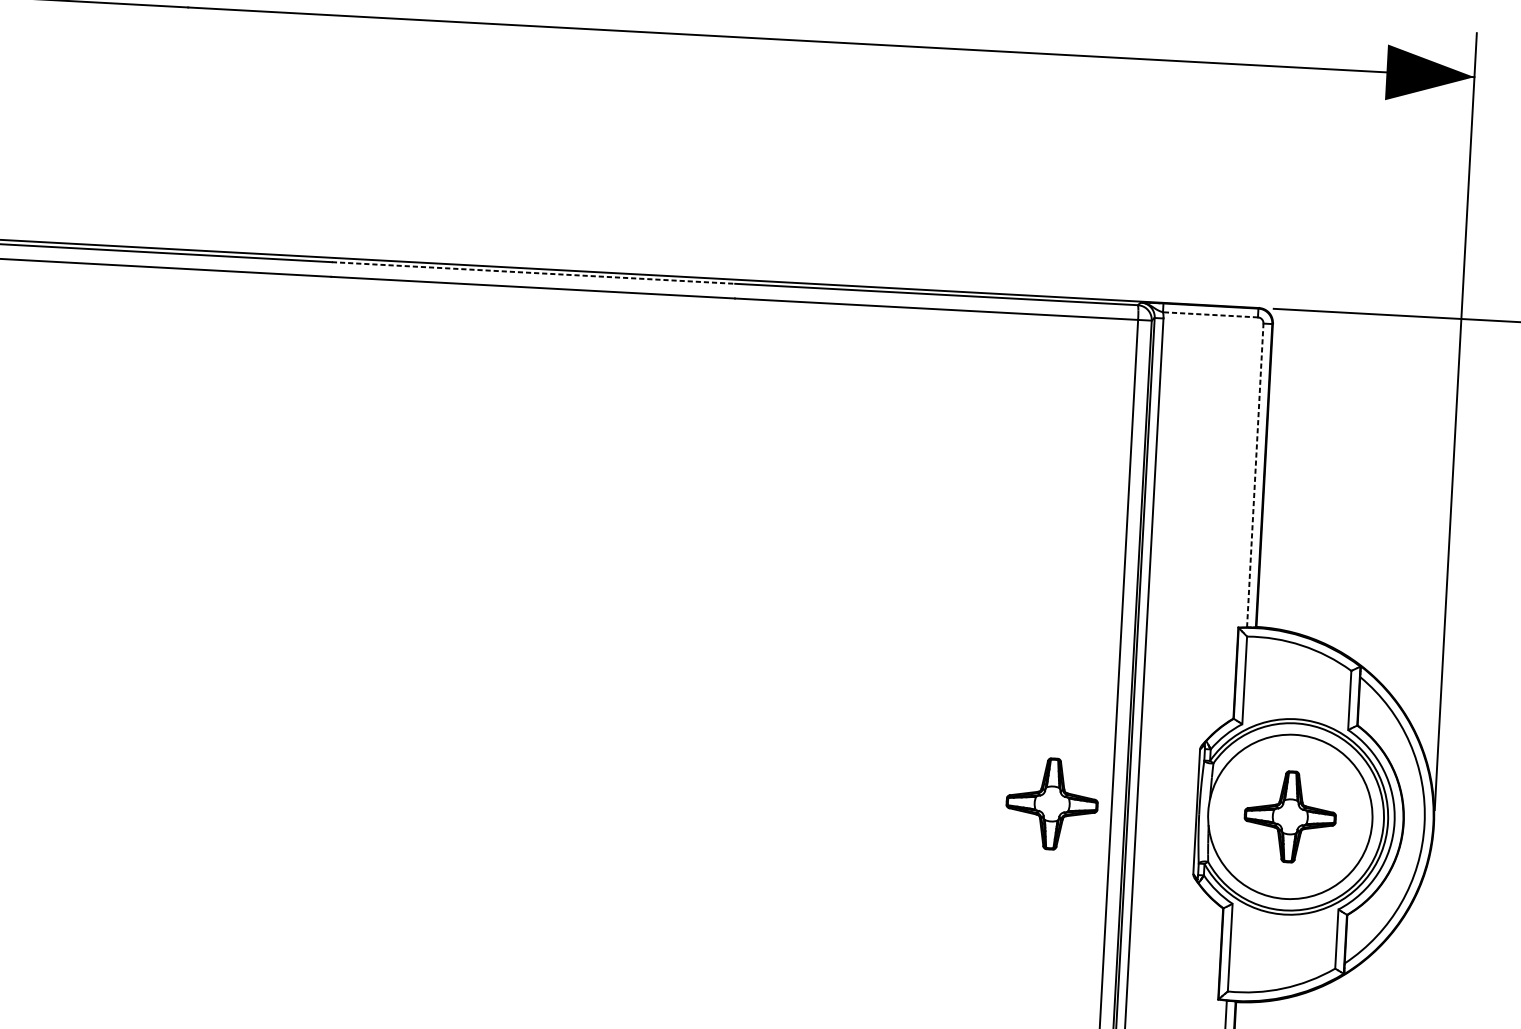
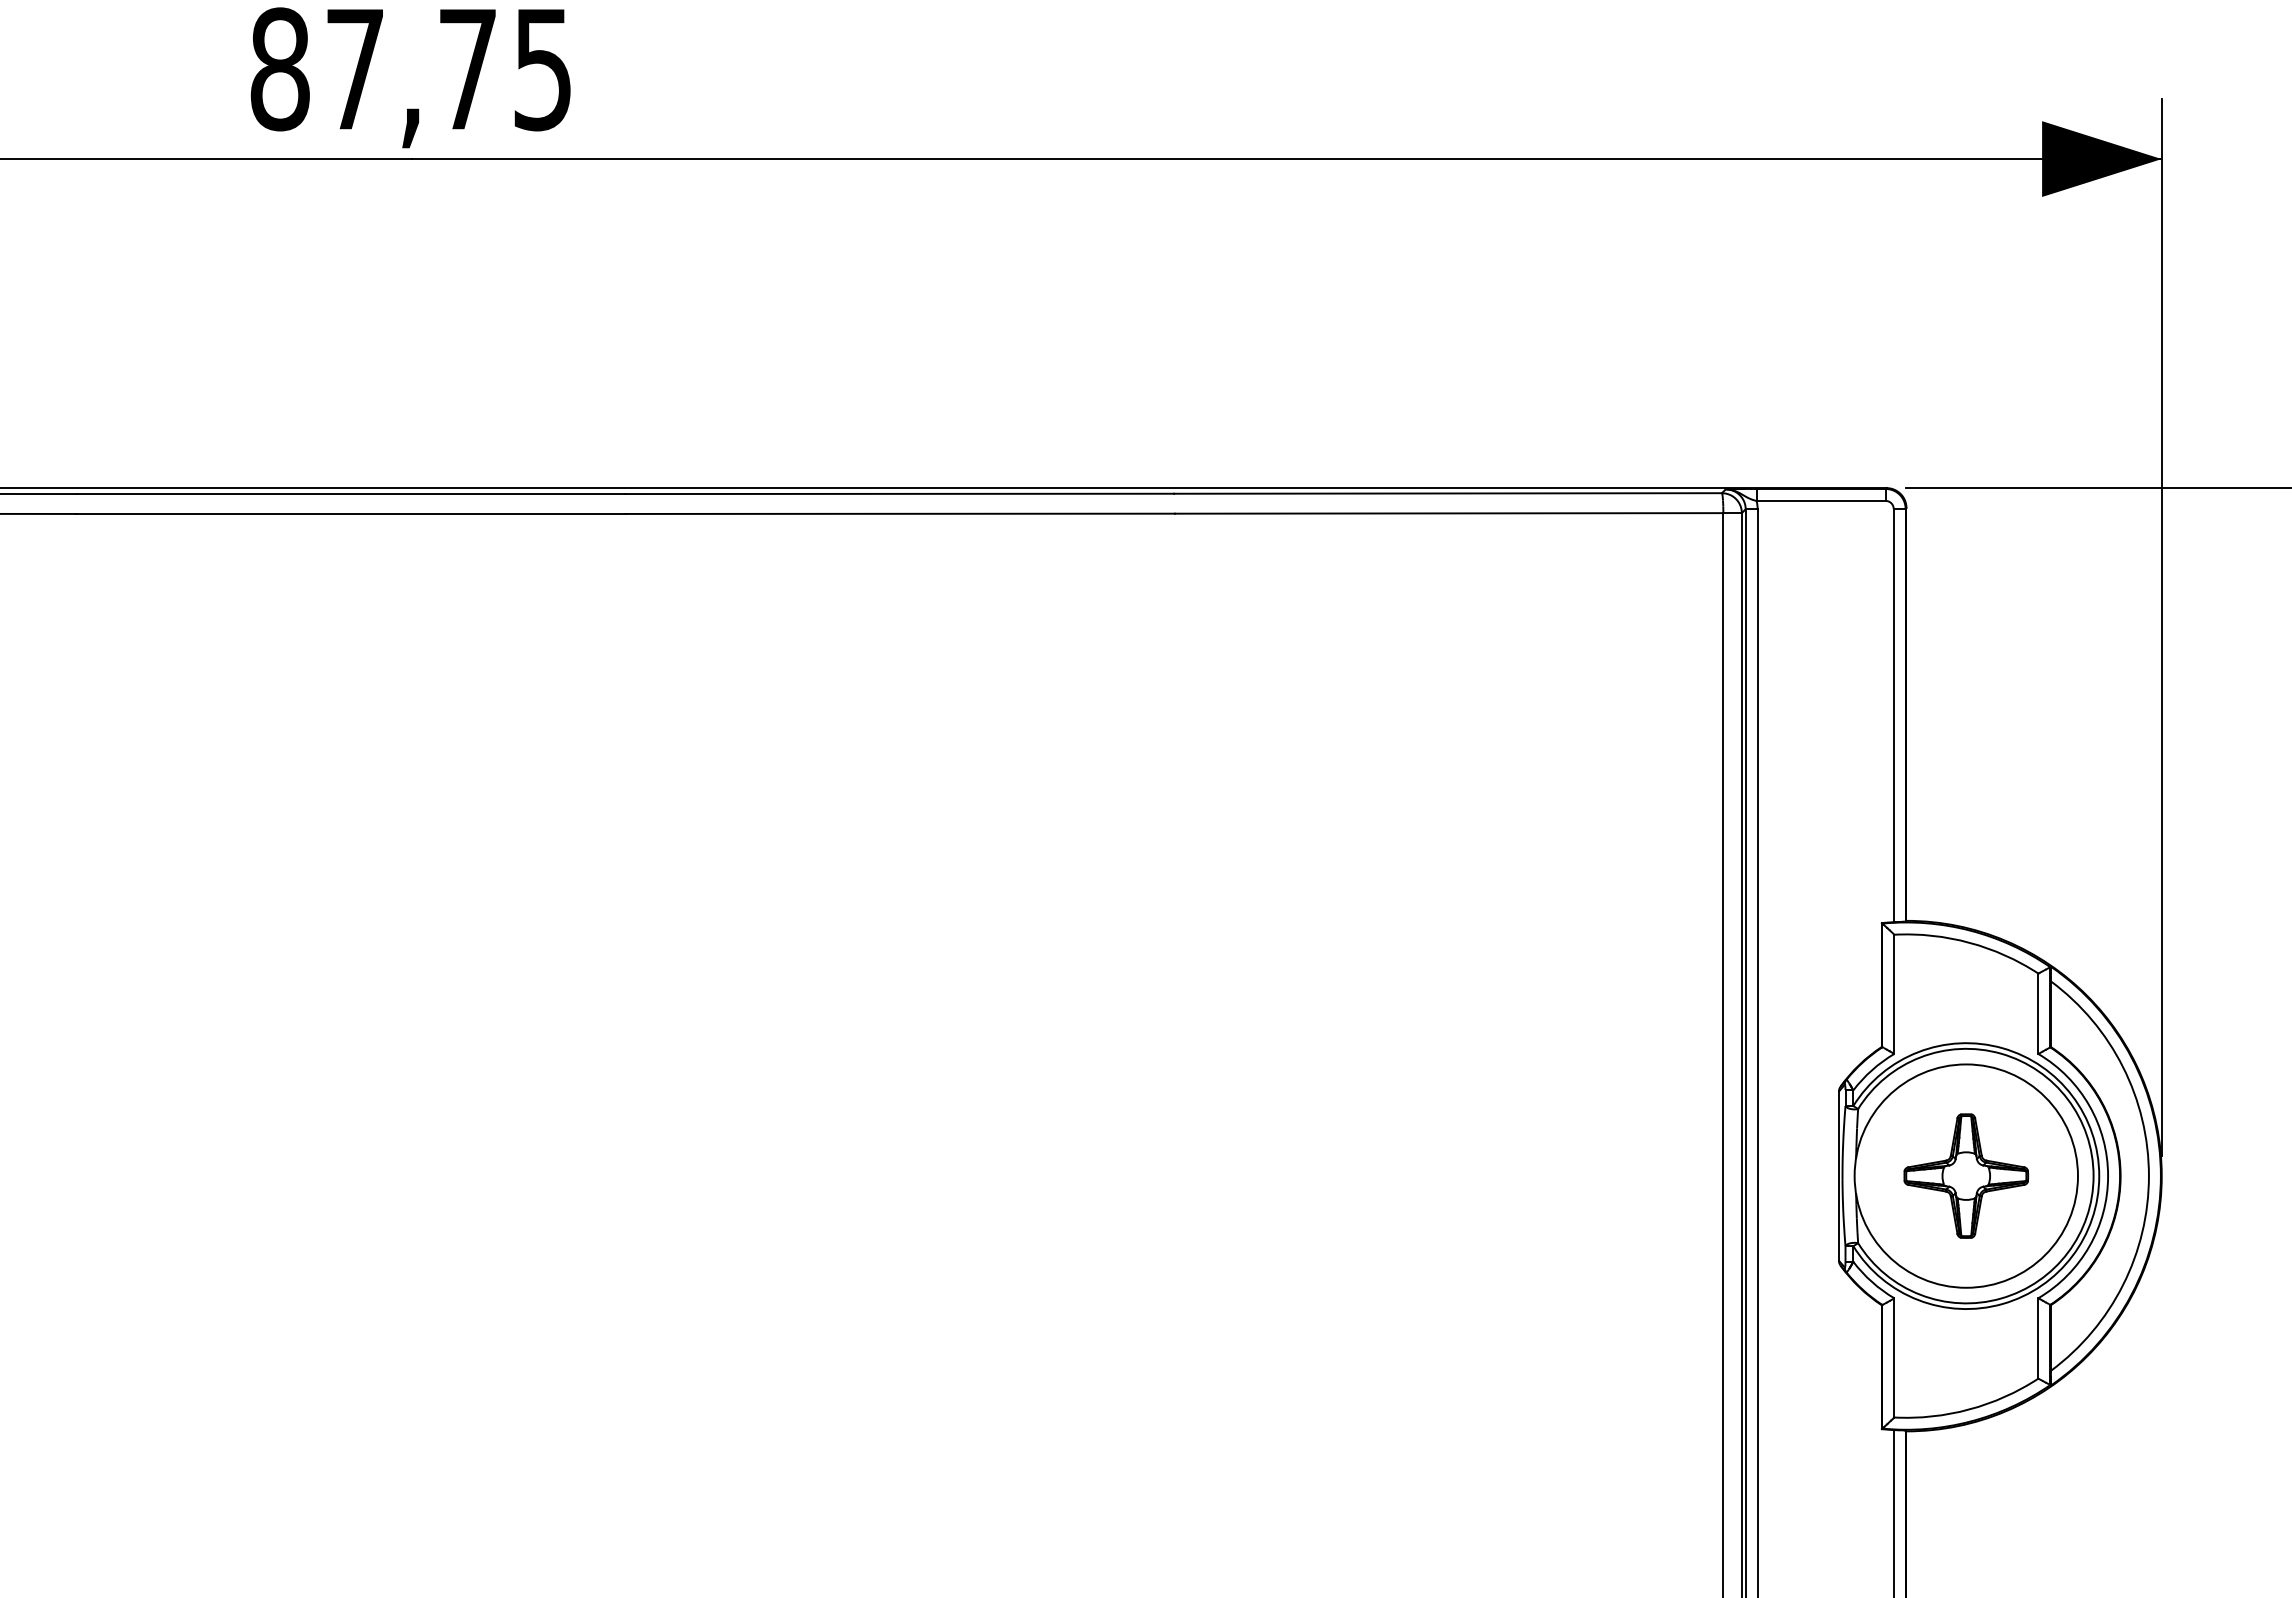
line: (534, 272) -> (900, 493), dashed -> solid
line: (1210, 314) -> (1821, 500), dashed -> solid
line: (1255, 475) -> (1893, 715), dashed -> solid
part: (1051, 803) -> (1641, 1175), removed

